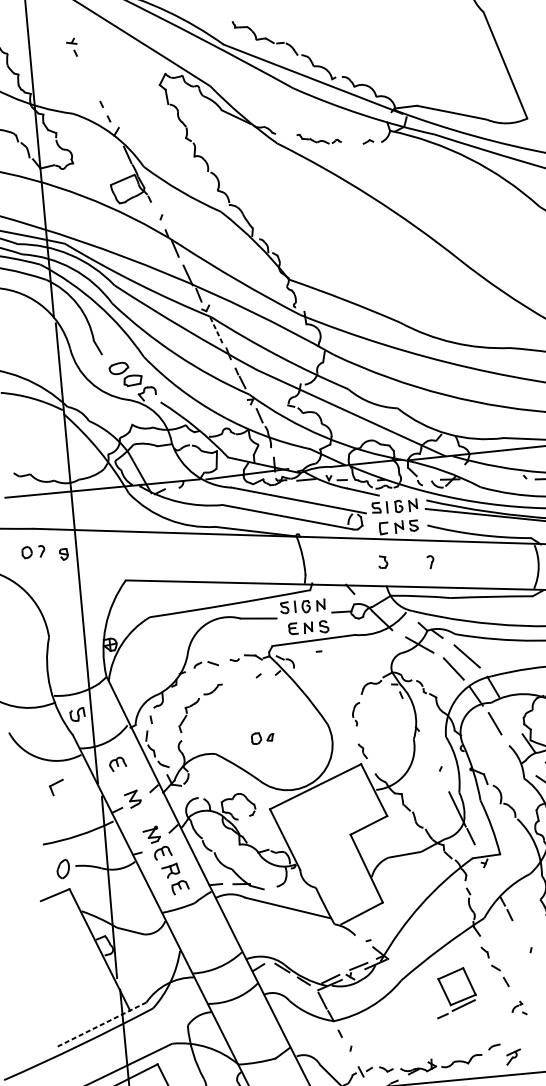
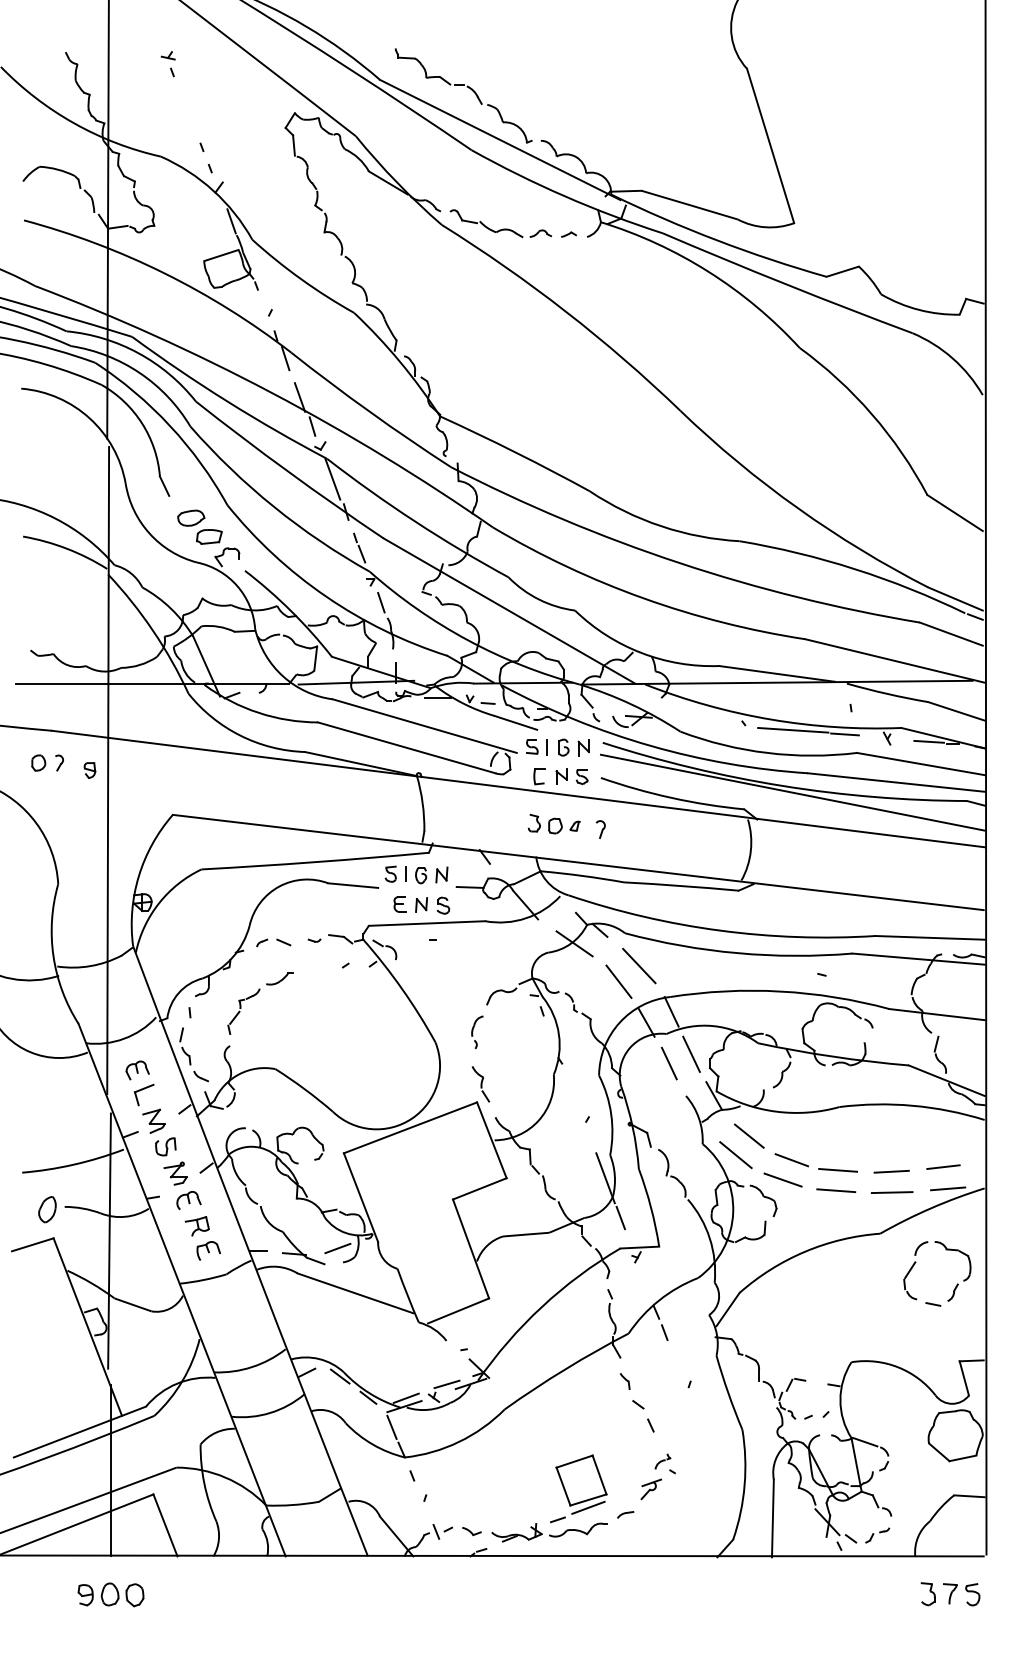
part: (318, 138) -> (500, 223), size x1.67
line: (216, 331) -> (332, 479), dashed -> solid
part: (77, 714) -> (165, 1146), moved
line: (510, 715) -> (691, 1053), added
part: (262, 737) -> (564, 825), moved
part: (362, 751) -> (480, 1084), size x1.67
part: (56, 787) -> (143, 1094), moved
line: (271, 877) -> (337, 1248), added
part: (455, 992) -> (578, 1488), moved
line: (101, 1025) -> (79, 1432), dashed -> solid
part: (513, 1057) -> (650, 1489), moved

